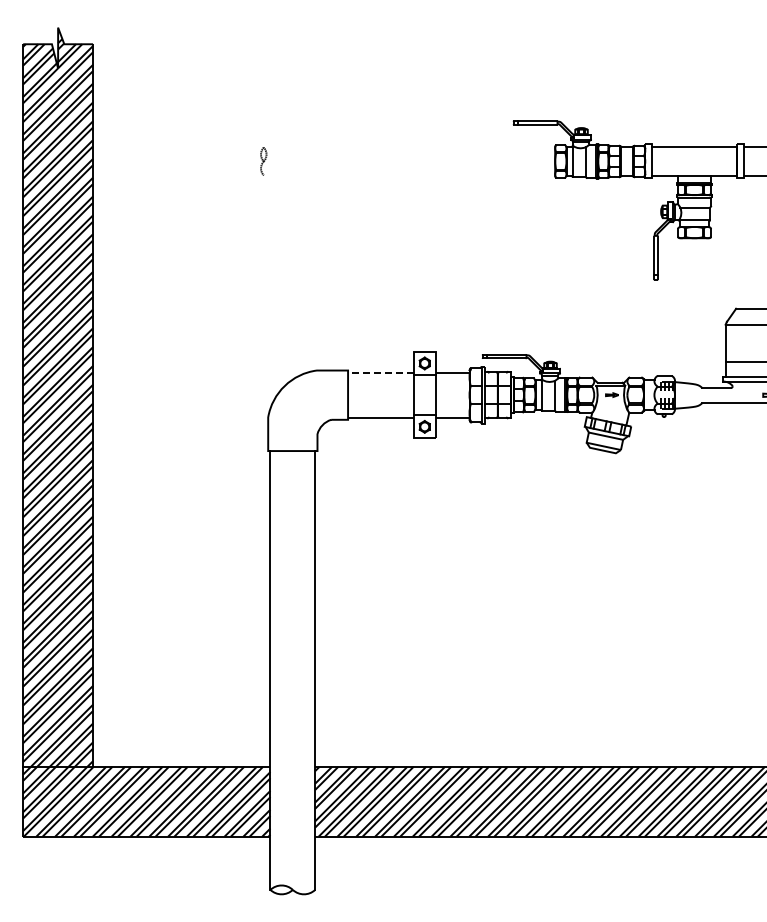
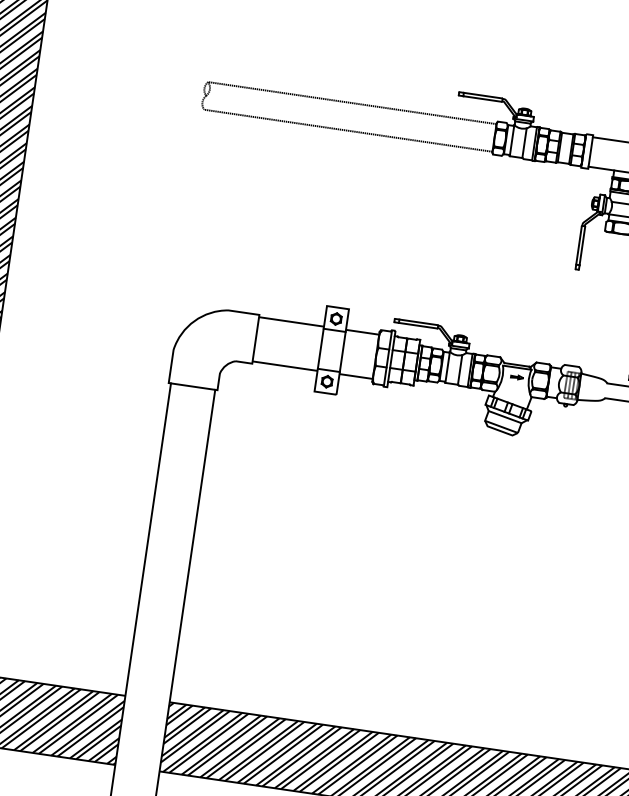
line: (409, 147) -> (352, 103), added
line: (409, 175) -> (348, 130), added
line: (380, 372) -> (291, 321), dashed -> solid

